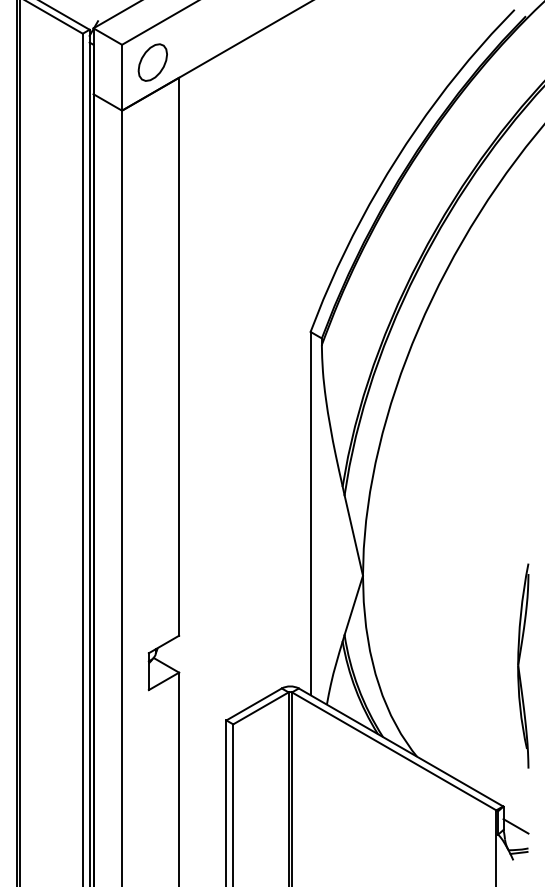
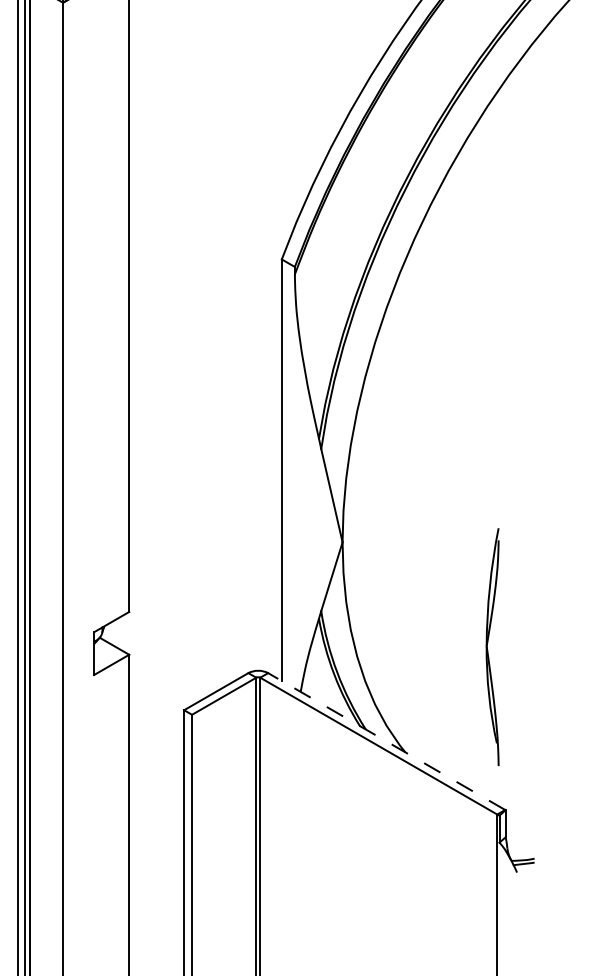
part: (523, 665) -> (492, 646), moved
line: (401, 747) -> (387, 741), solid -> dashed
line: (515, 826) -> (519, 833), removed

